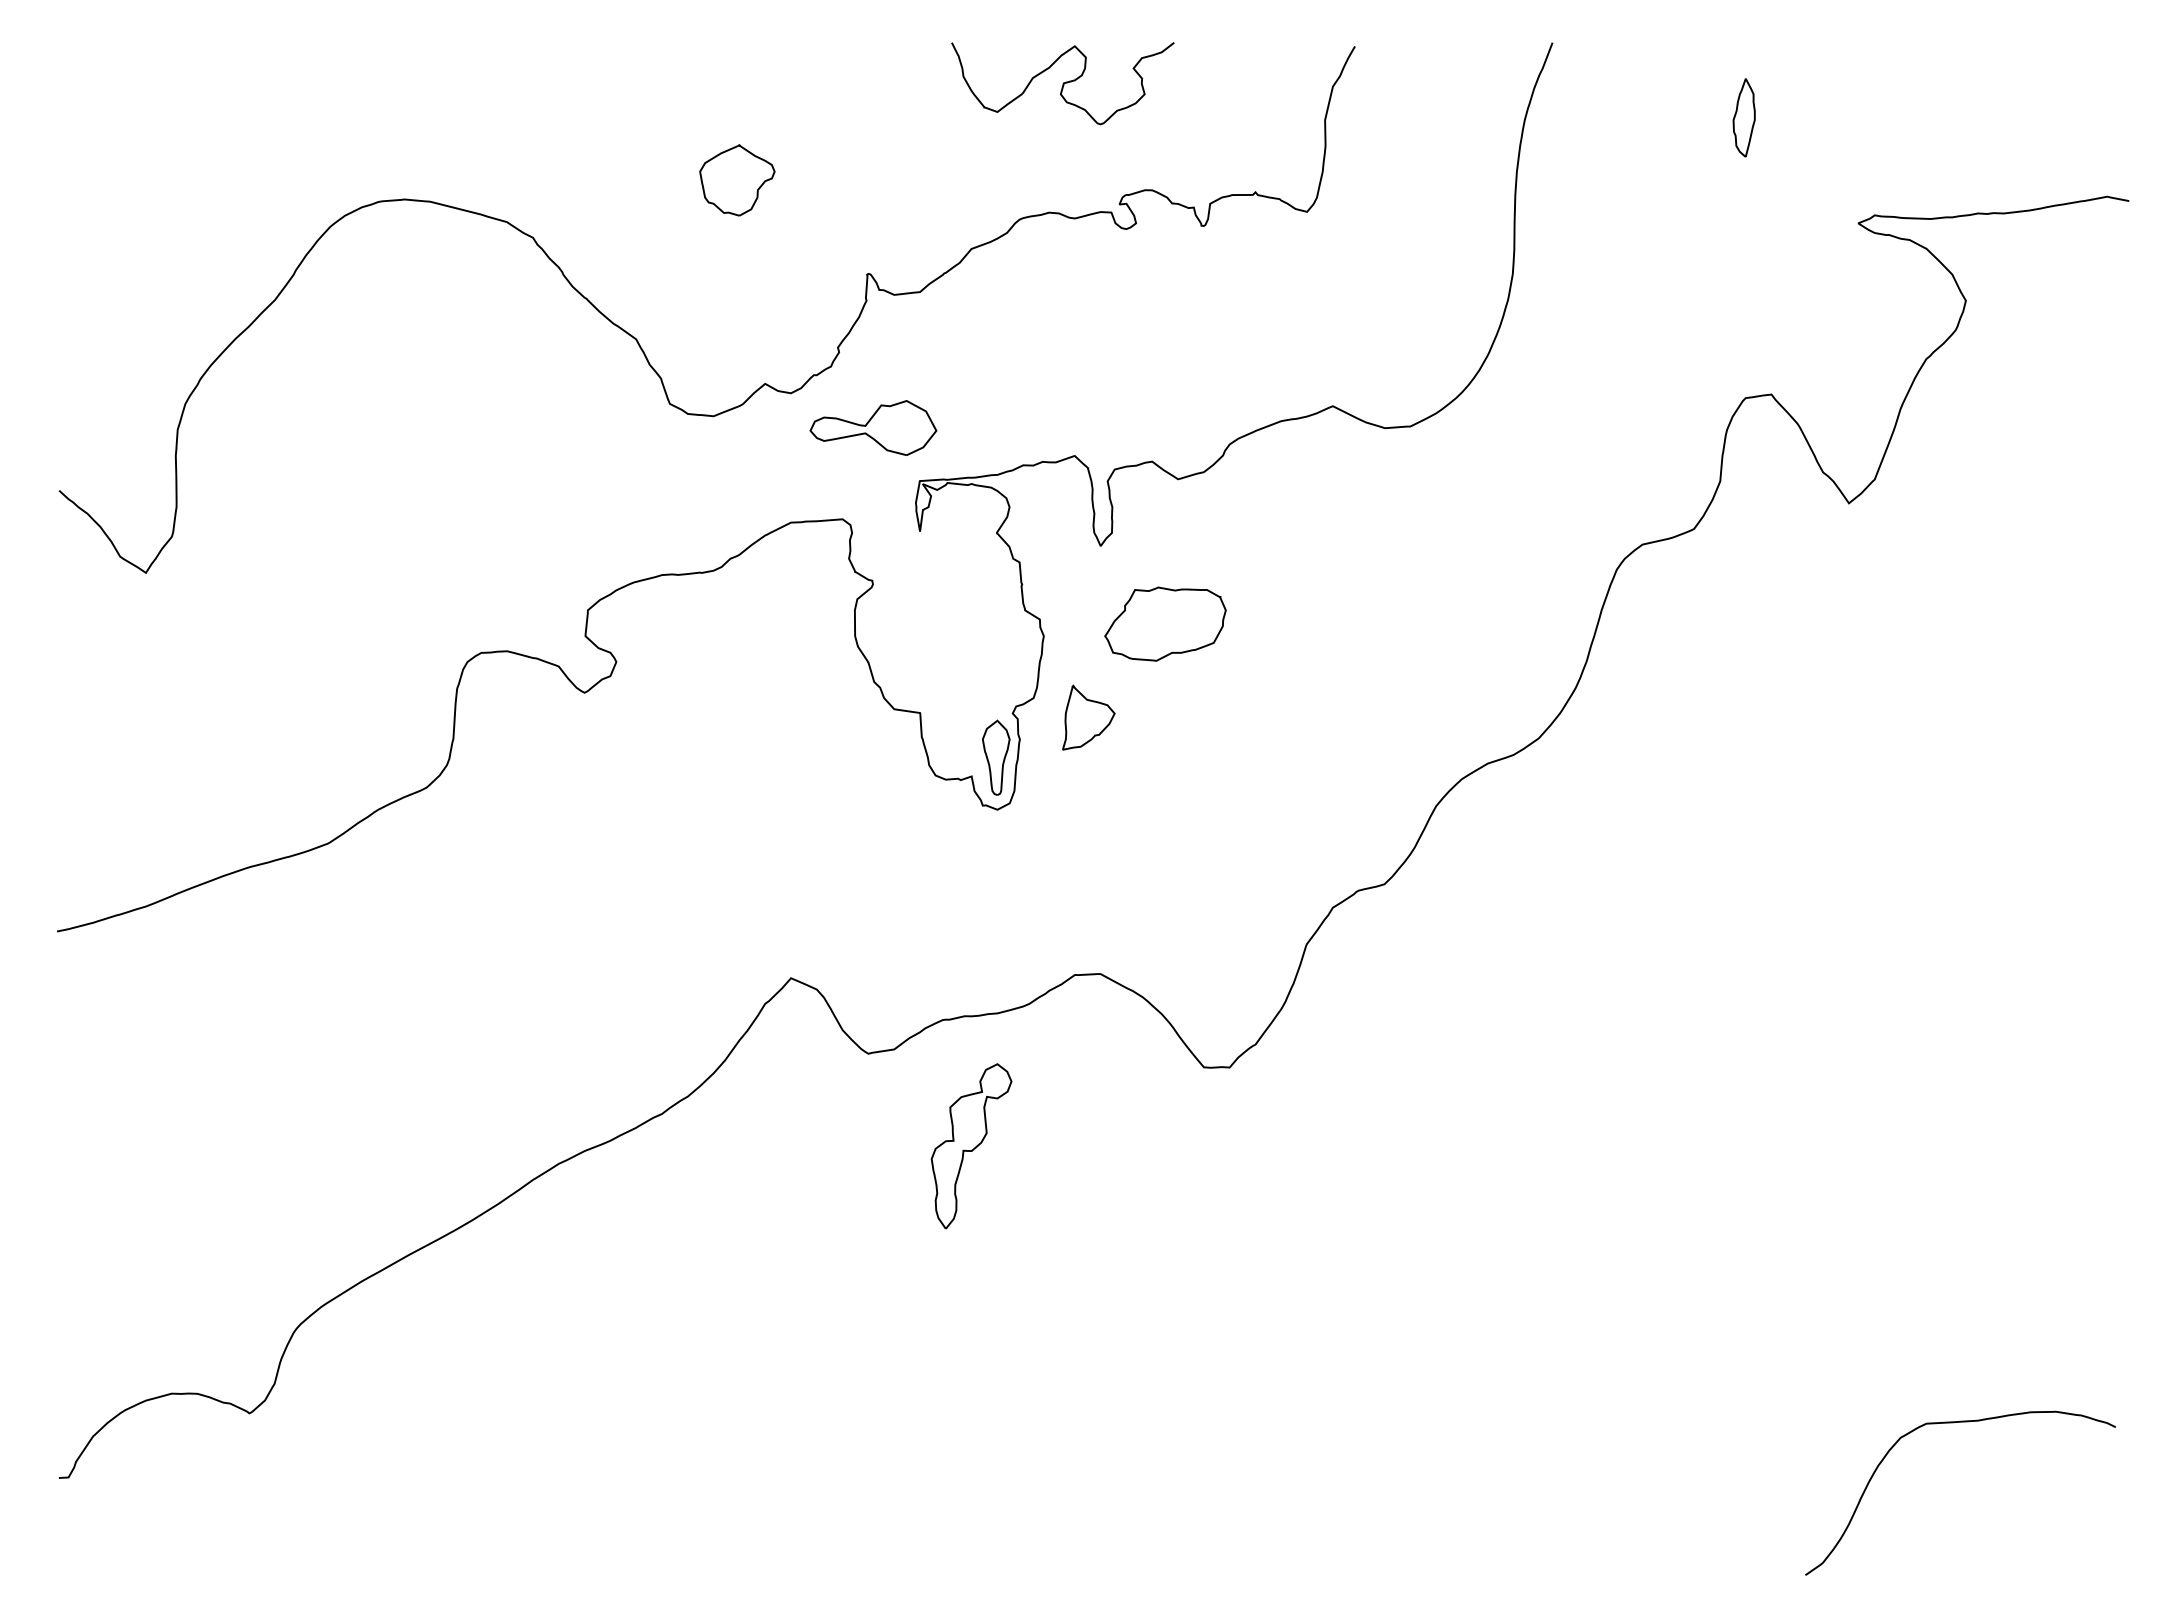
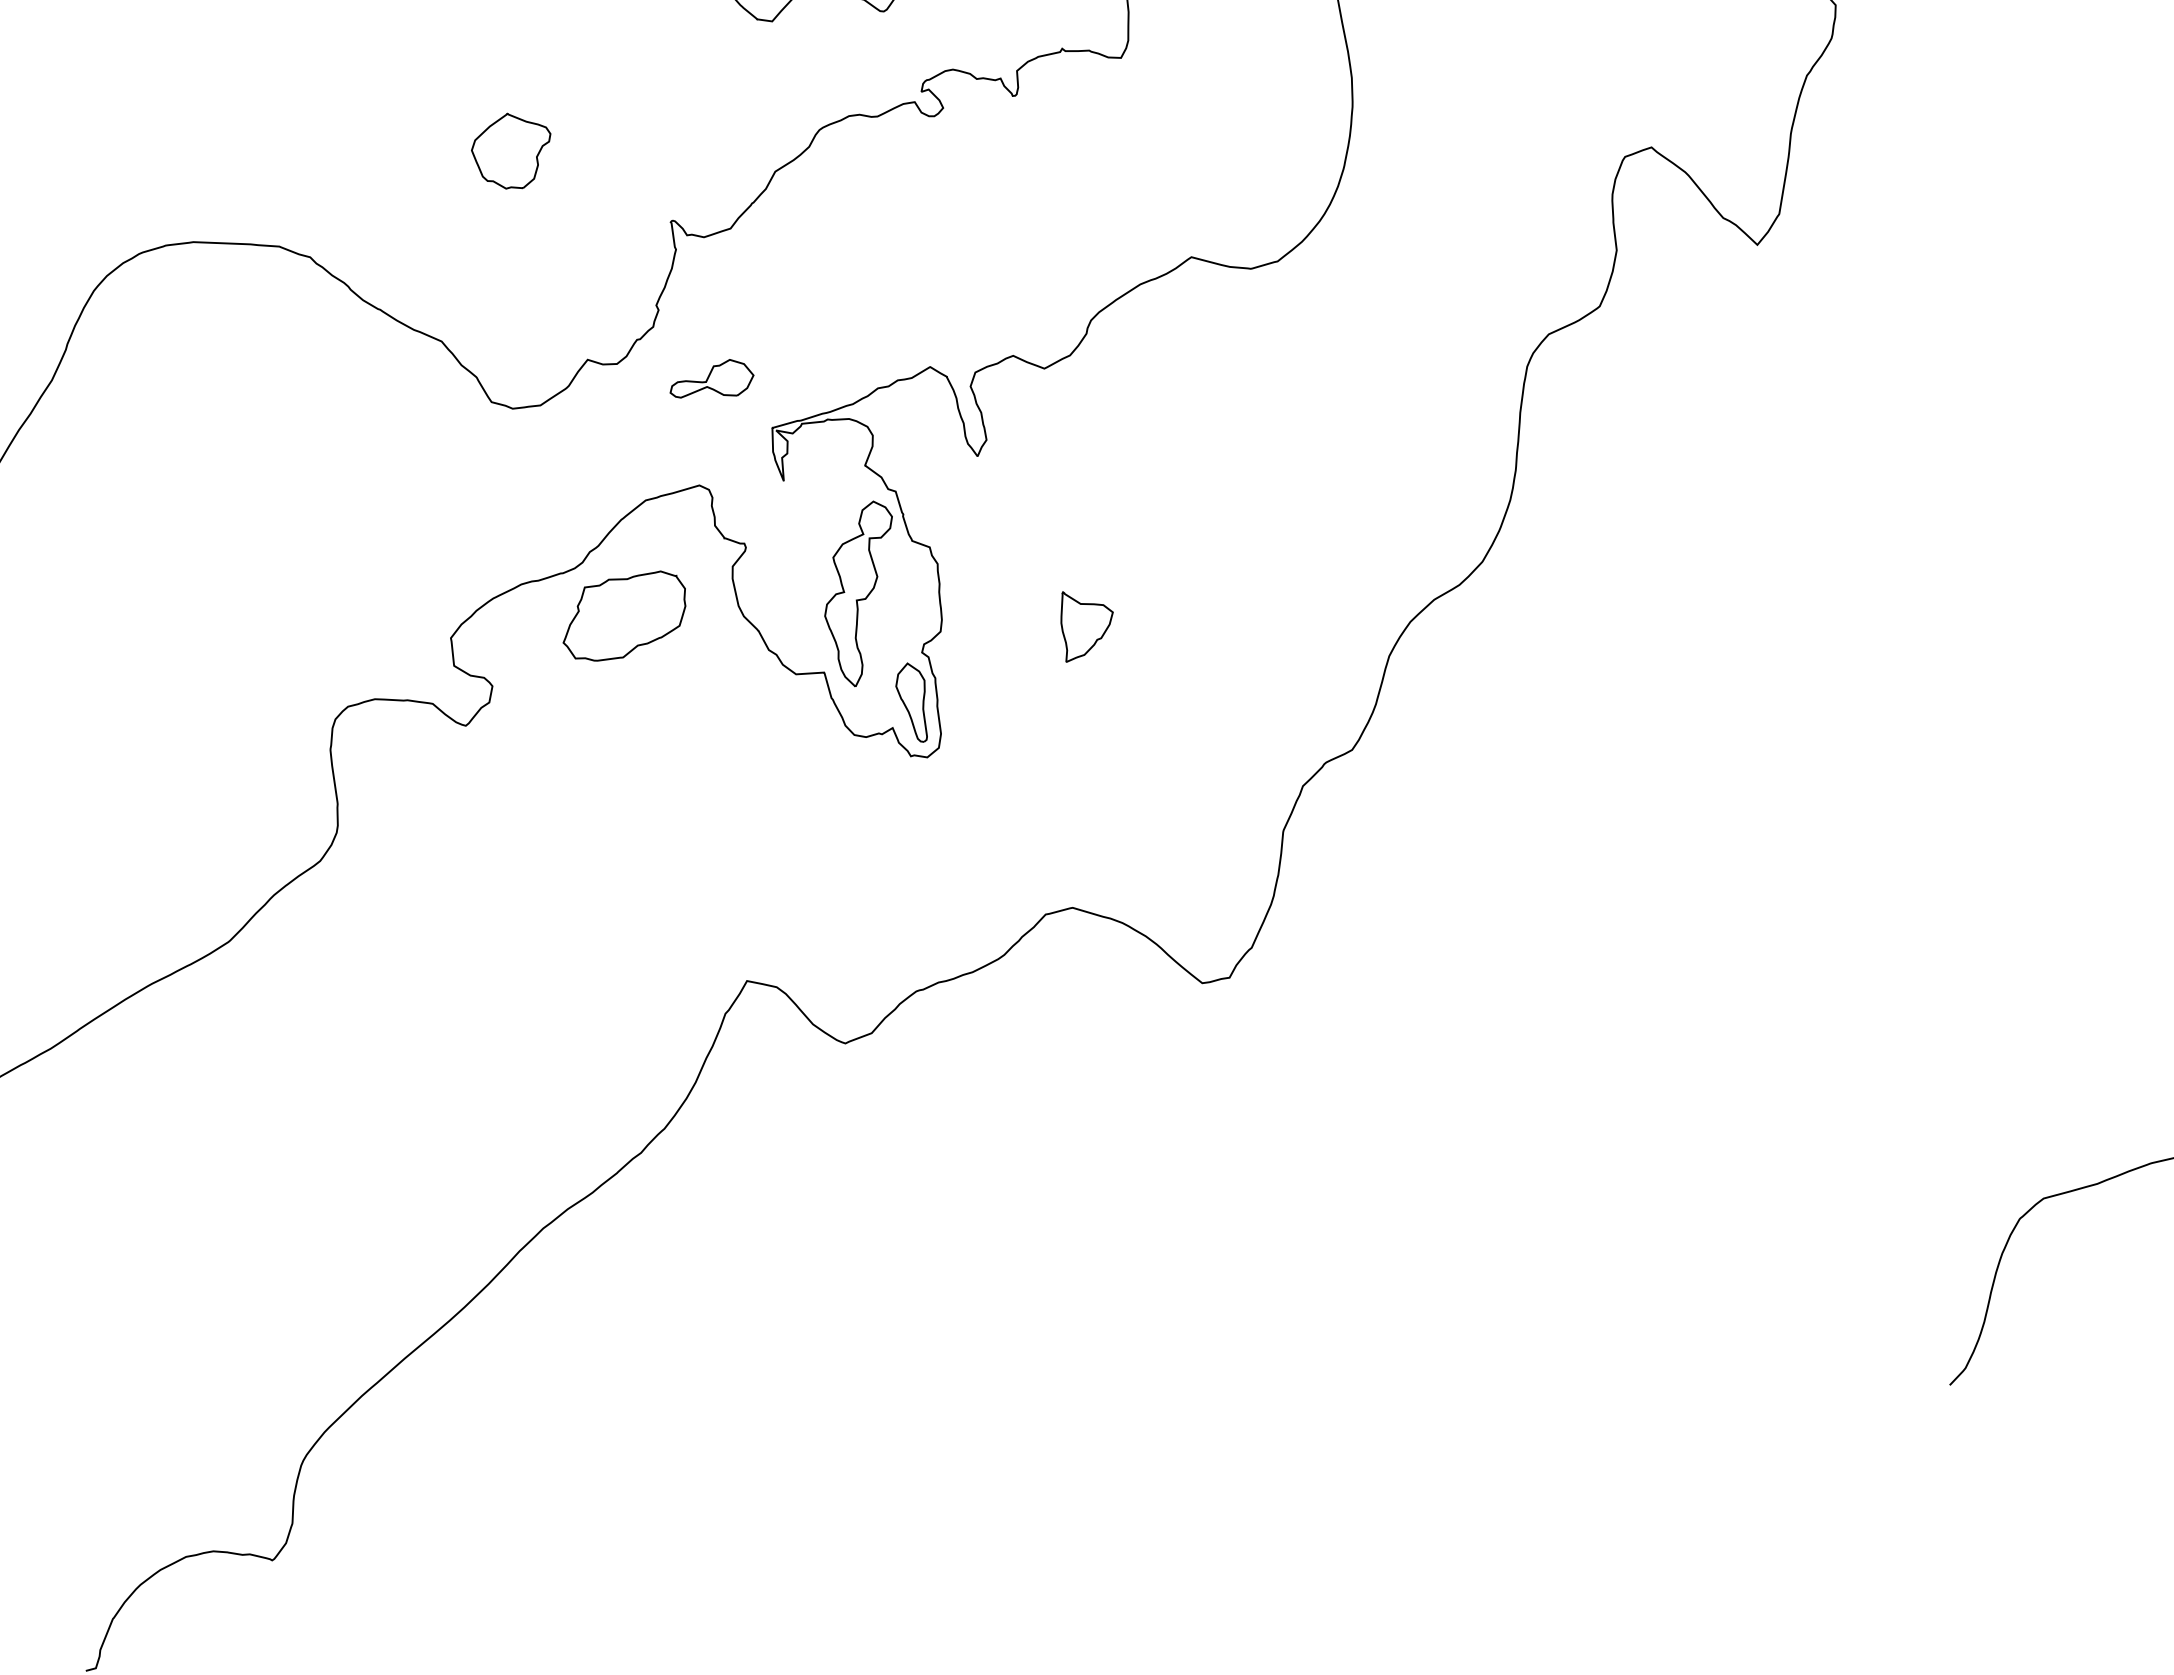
part: (873, 427) -> (711, 381), size x0.62
part: (1165, 623) -> (624, 616), moved
part: (1088, 717) -> (1086, 622), moved
part: (971, 1146) -> (864, 594), moved

